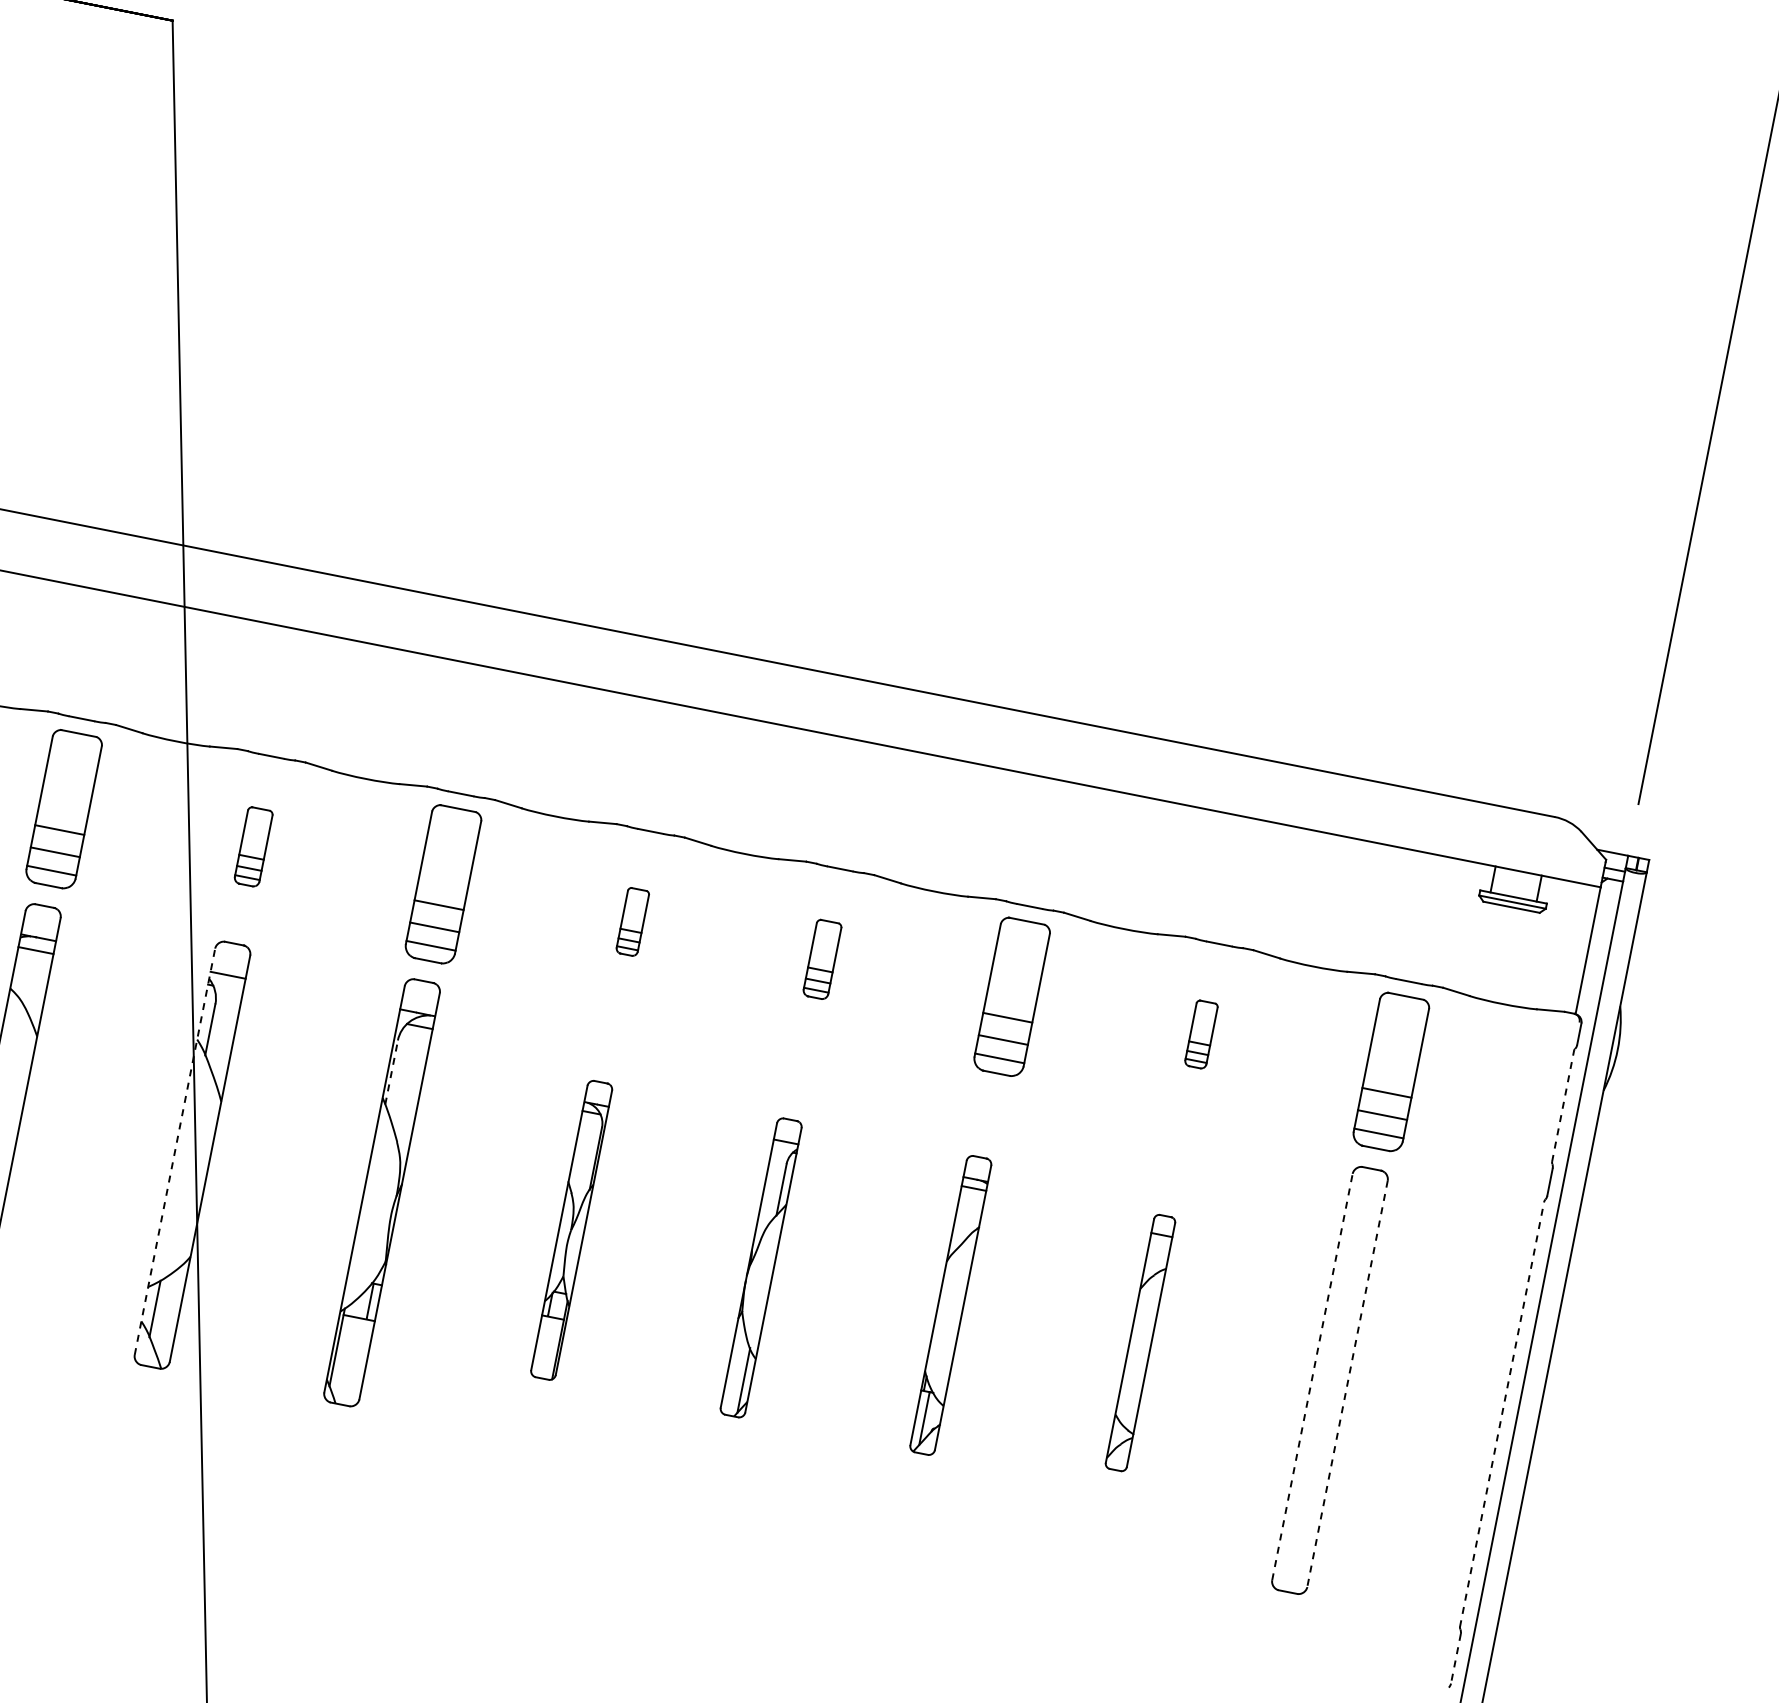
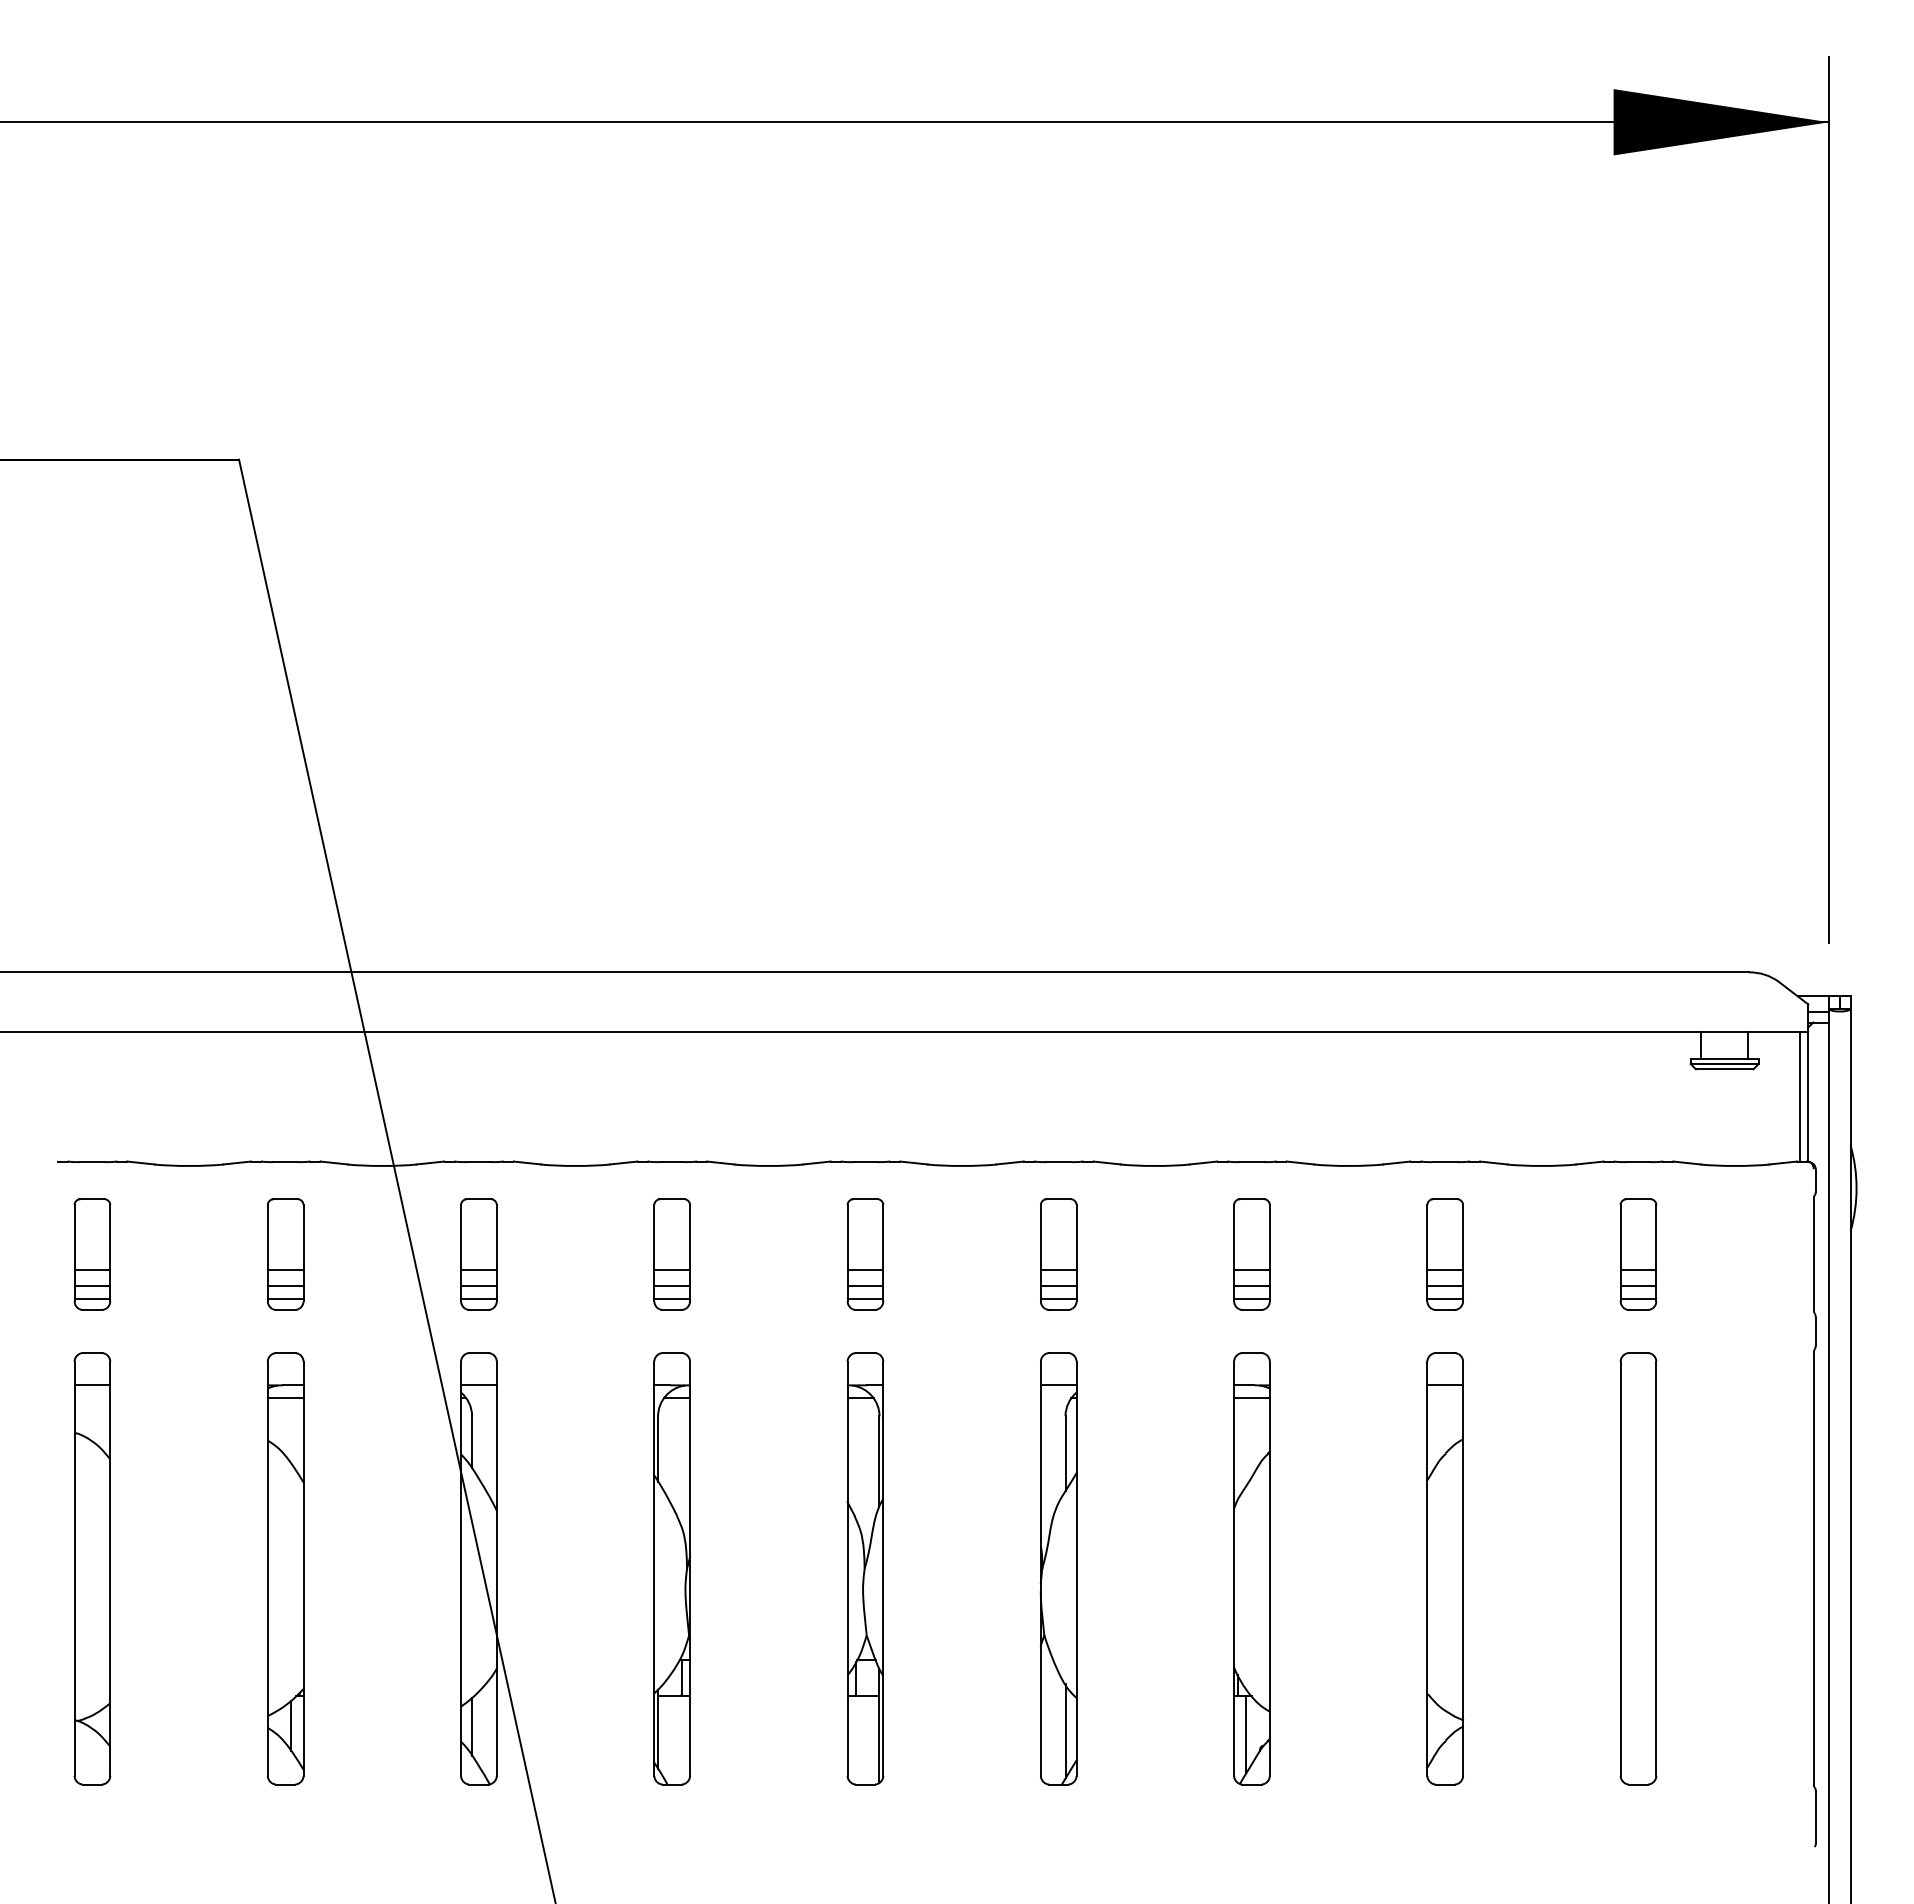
part: (63, 809) -> (285, 1254), size x0.71
part: (253, 846) -> (478, 1254), size x1.43
part: (442, 884) -> (671, 1254), size x0.71
part: (632, 922) -> (865, 1254), size x1.67
line: (1580, 948) -> (1800, 1096), added
part: (822, 959) -> (1058, 1254), size x1.43
part: (1011, 997) -> (1251, 1254), size x0.71
part: (1200, 1034) -> (1444, 1254), size x1.67
line: (392, 1072) -> (658, 1448), dashed -> solid
part: (1391, 1072) -> (1638, 1254), size x0.71
line: (1562, 1106) -> (1813, 1254), dashed -> solid
line: (175, 1151) -> (461, 1568), dashed -> solid
part: (571, 1230) -> (865, 1568), size x1.43
part: (761, 1267) -> (1058, 1568), size x1.43
part: (950, 1305) -> (1251, 1568), size x1.43
part: (1140, 1342) -> (1445, 1568), size x1.67
line: (1312, 1376) -> (1620, 1568), dashed -> solid
line: (1347, 1384) -> (1656, 1569), dashed -> solid
line: (1501, 1414) -> (1813, 1568), dashed -> solid
line: (1456, 1659) -> (1816, 1817), dashed -> solid

